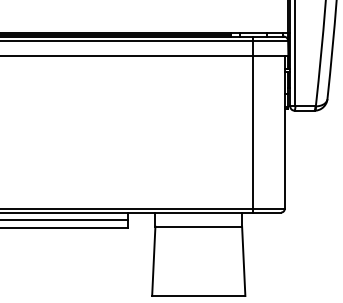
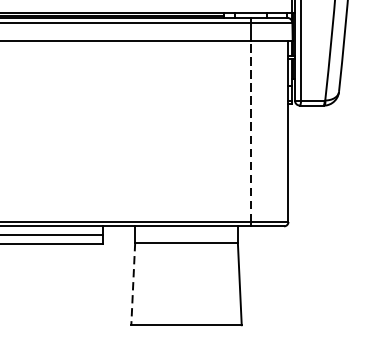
line: (252, 132) -> (250, 131), solid -> dashed
line: (153, 261) -> (132, 284), solid -> dashed

